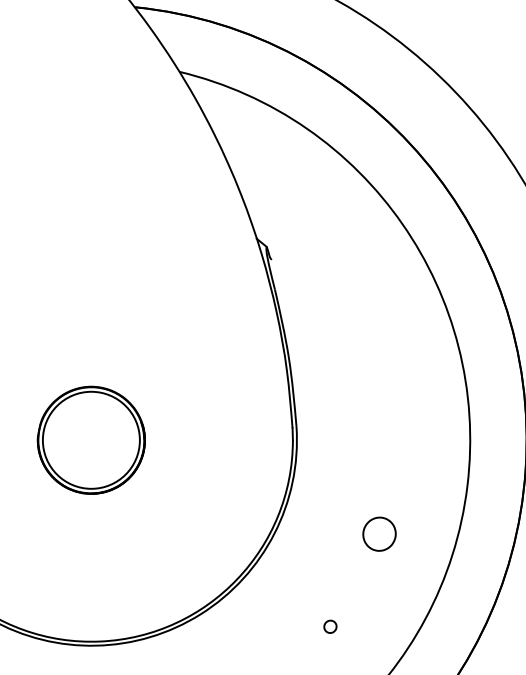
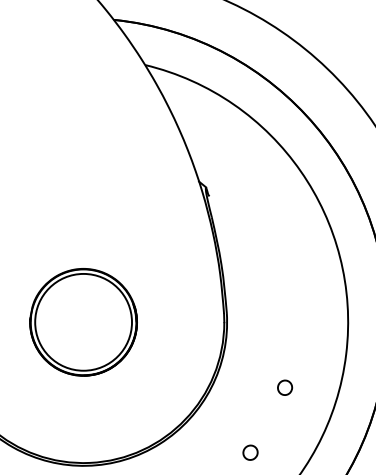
part: (91, 440) -> (83, 322), size x1.43
part: (380, 533) -> (285, 387), size x0.62
part: (330, 626) -> (250, 452), size x1.67

